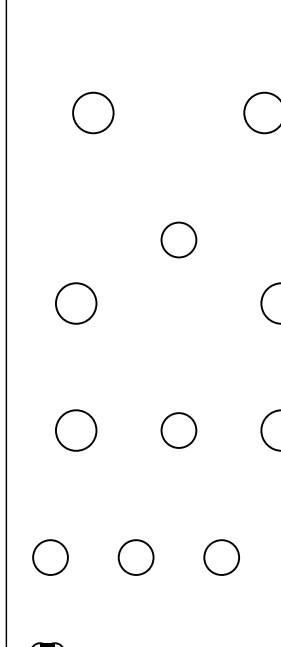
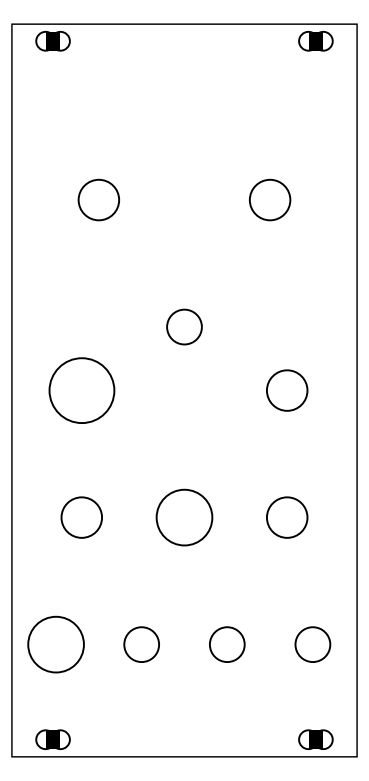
circle: (75, 303) -> (81, 390), size x1.6
circle: (178, 430) -> (184, 517), size x1.6
circle: (49, 557) -> (55, 644), size x1.6

